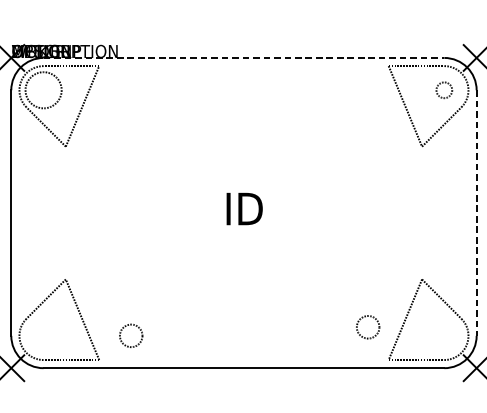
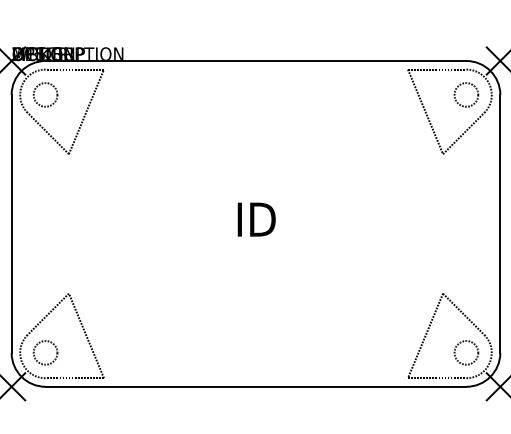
line: (244, 58) -> (256, 61), dashed -> solid
circle: (43, 89) -> (45, 94), size x0.62
circle: (444, 89) -> (466, 94), size x1.43
line: (476, 212) -> (500, 223), dashed -> solid
circle: (368, 326) -> (466, 352), moved
circle: (131, 335) -> (45, 352), moved

